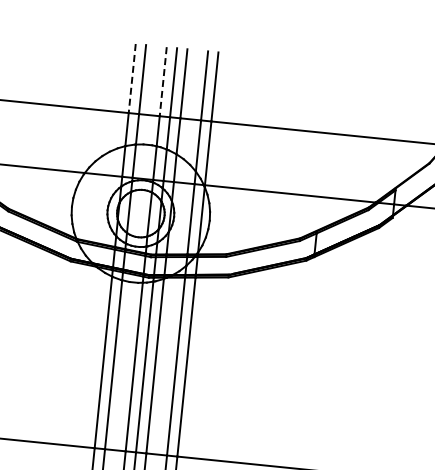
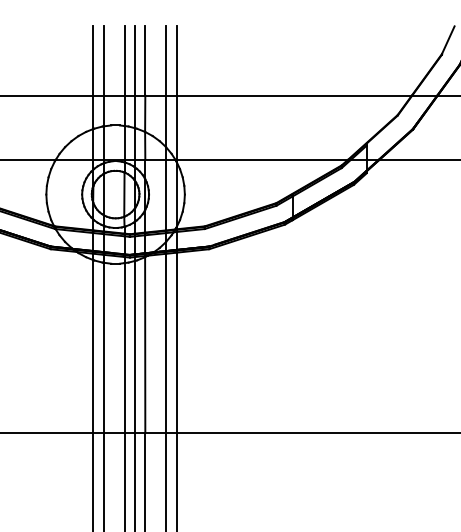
line: (132, 79) -> (93, 61), dashed -> solid
line: (163, 82) -> (124, 61), dashed -> solid

